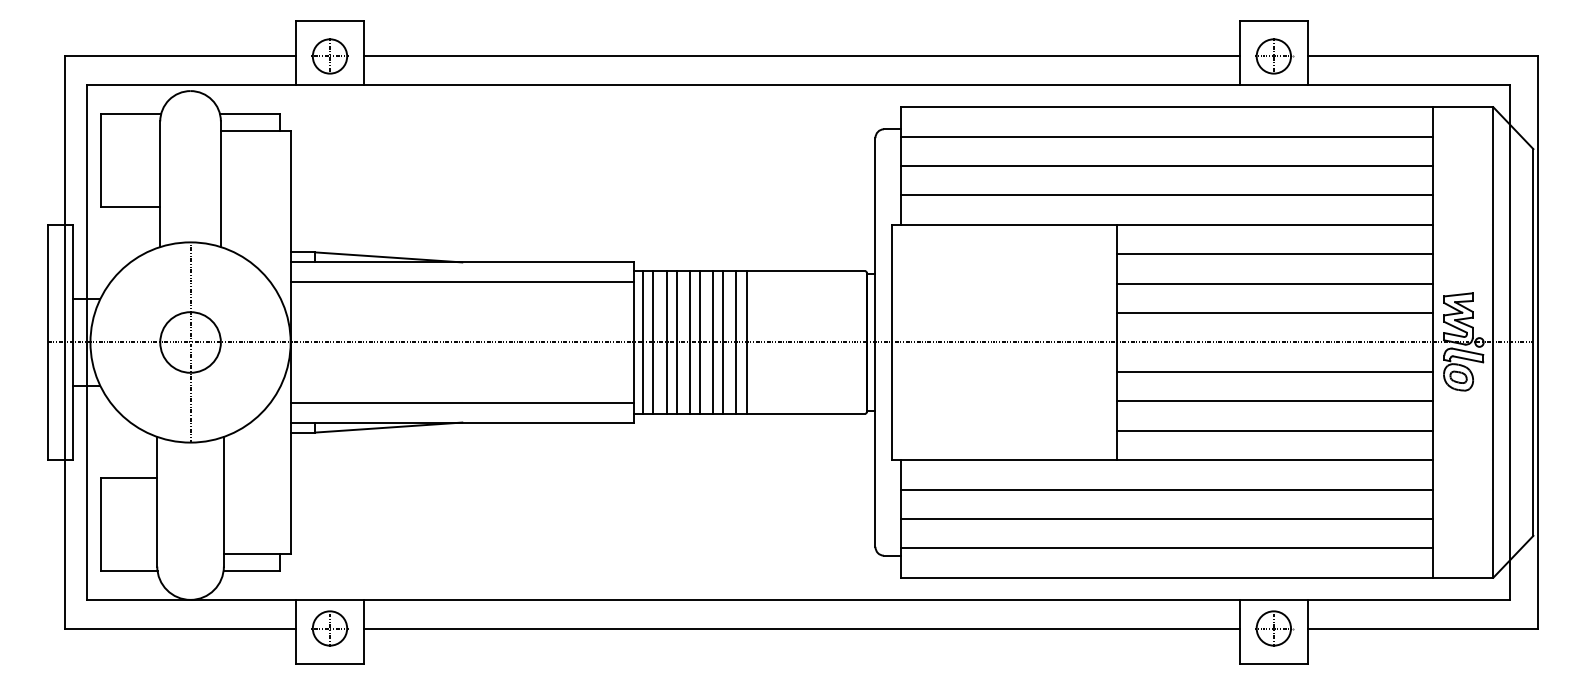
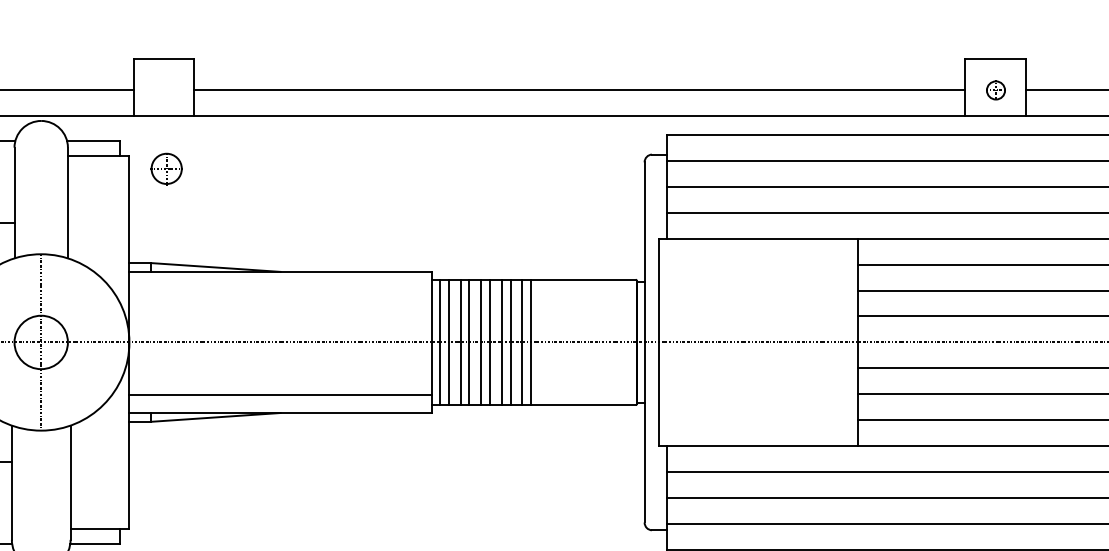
part: (329, 56) -> (166, 168), moved
part: (1274, 56) -> (996, 90), size x0.6
line: (461, 282) -> (279, 289), removed

